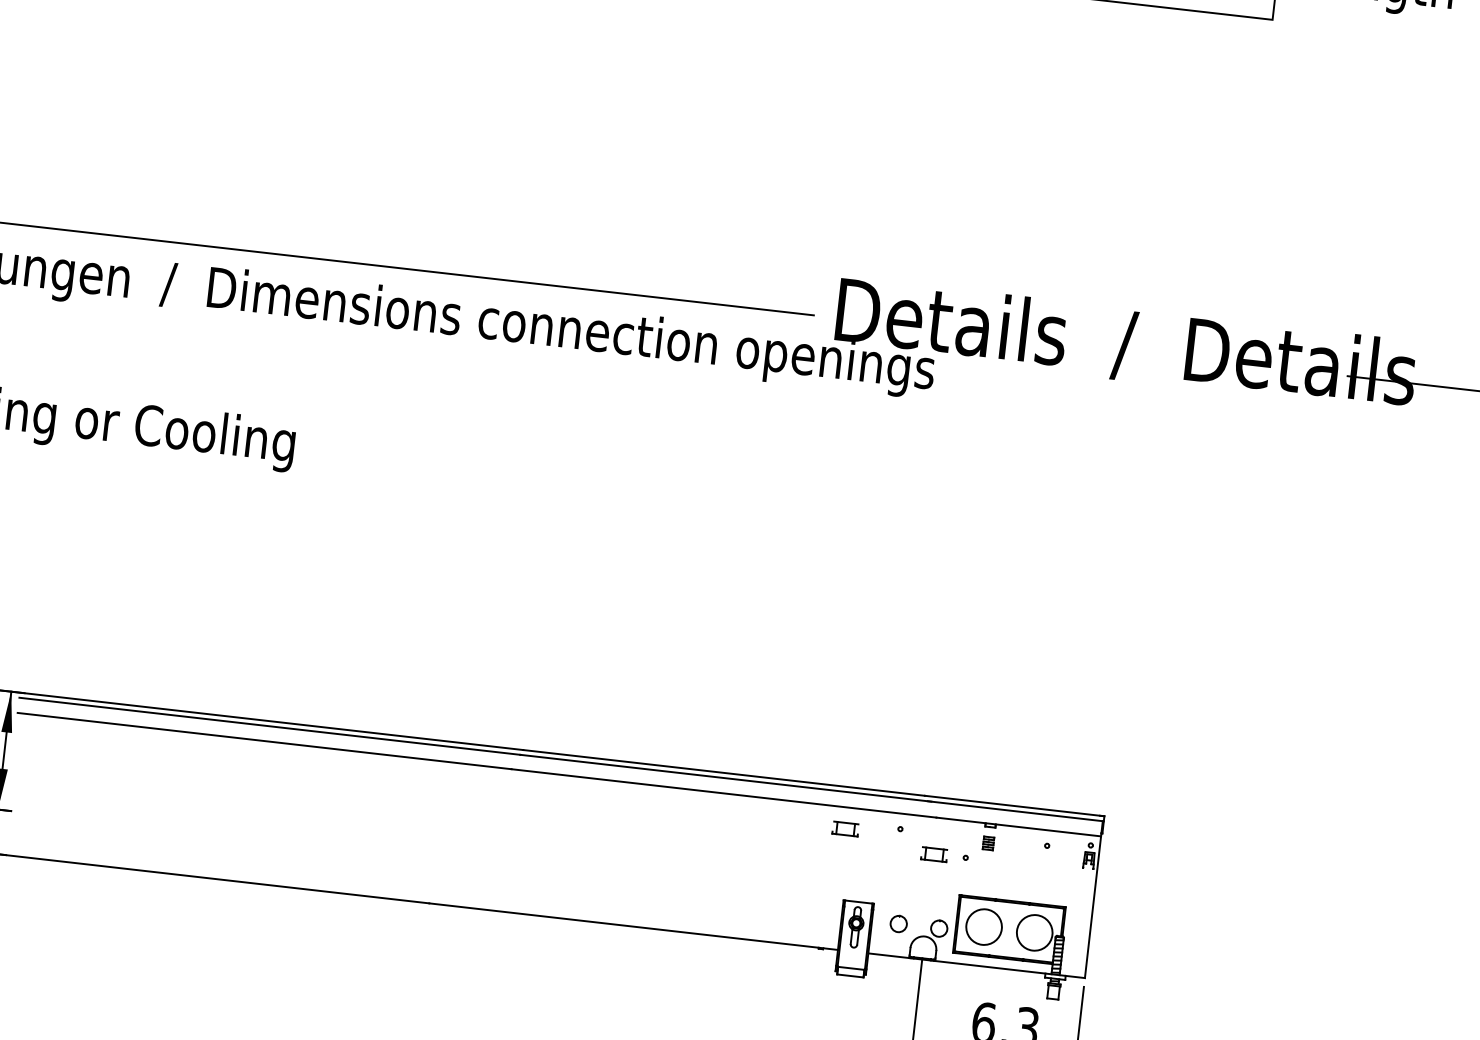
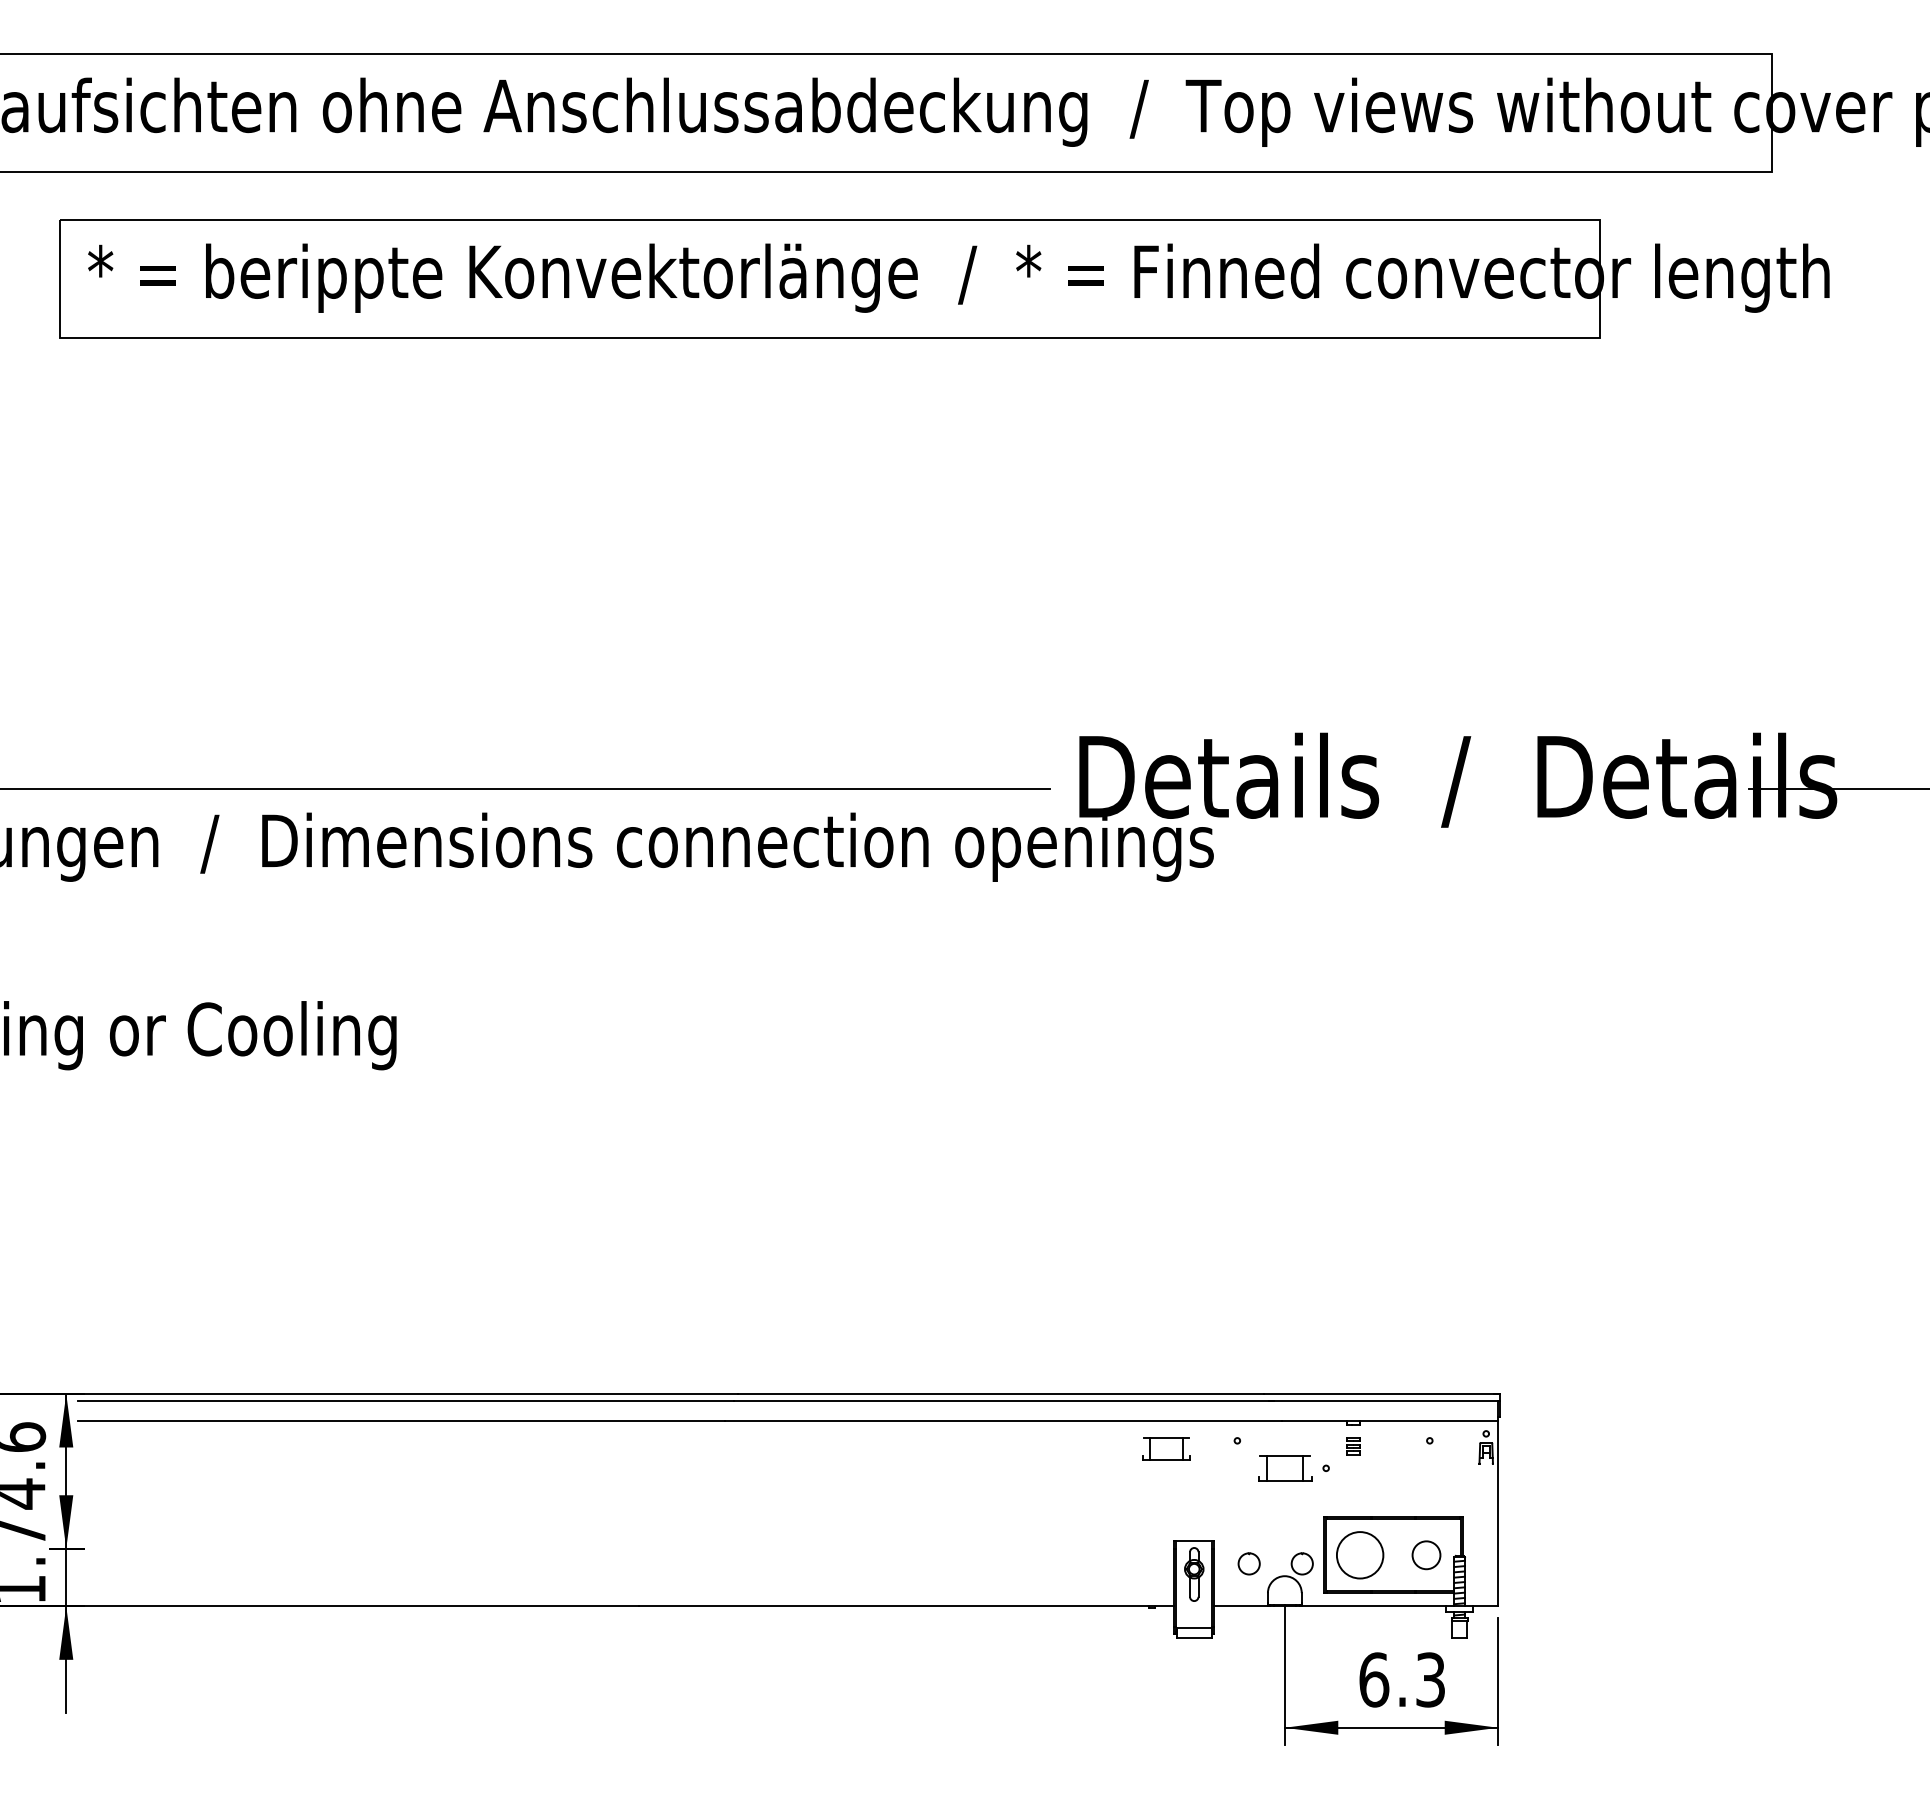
part: (845, 828) -> (1166, 1448), size x1.4
part: (933, 854) -> (1284, 1468), size x1.6
circle: (1034, 933) -> (1426, 1555), size x0.6

